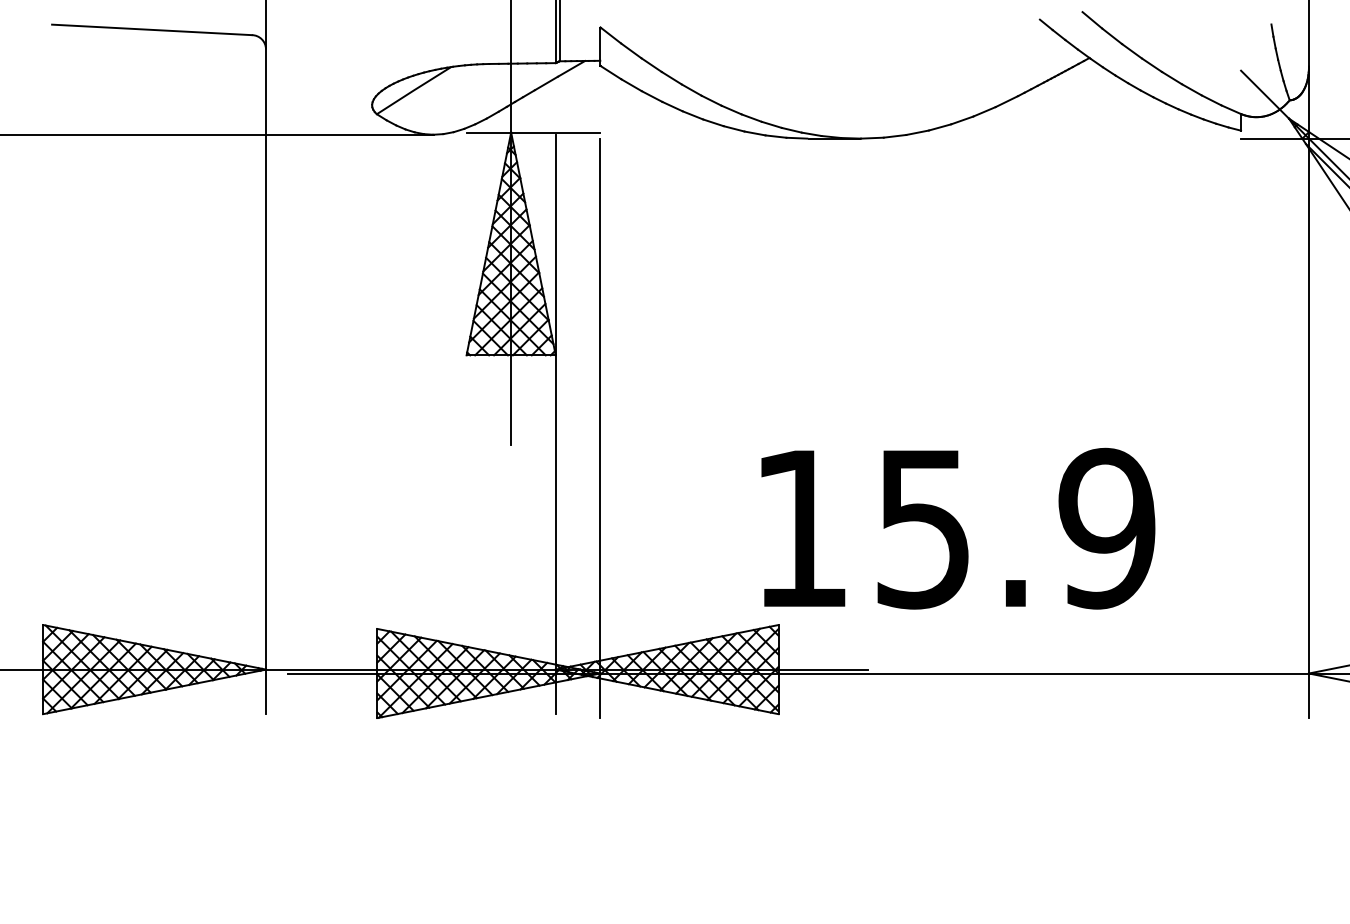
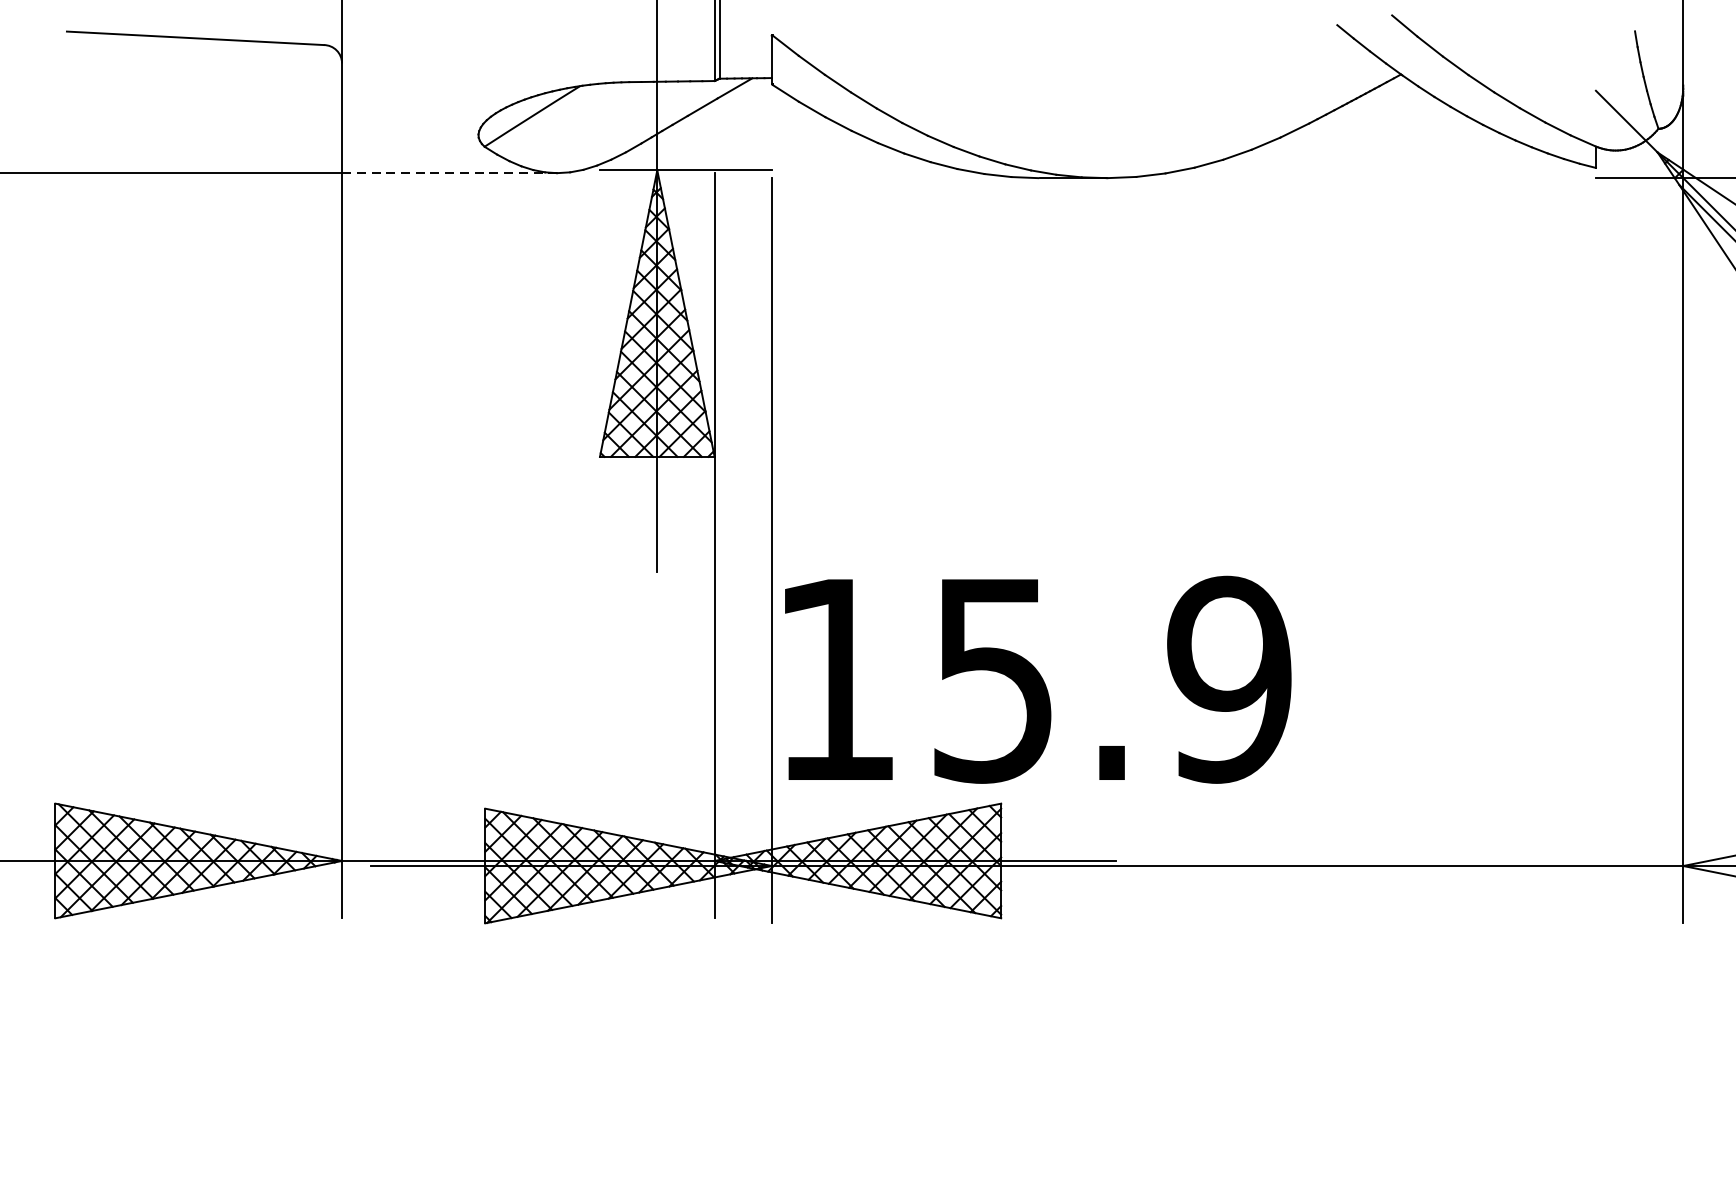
line: (349, 134) -> (449, 172), solid -> dashed
text: (958, 528) -> (1038, 679), moved

